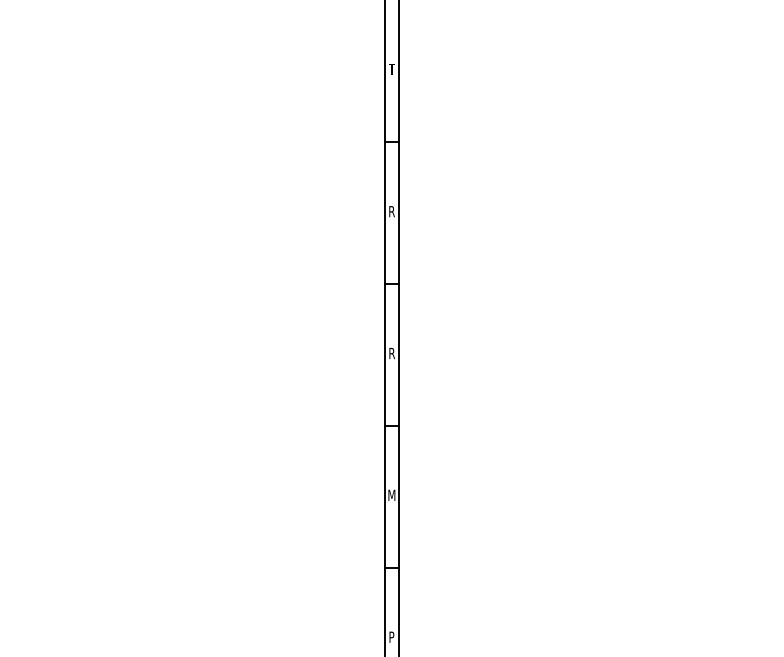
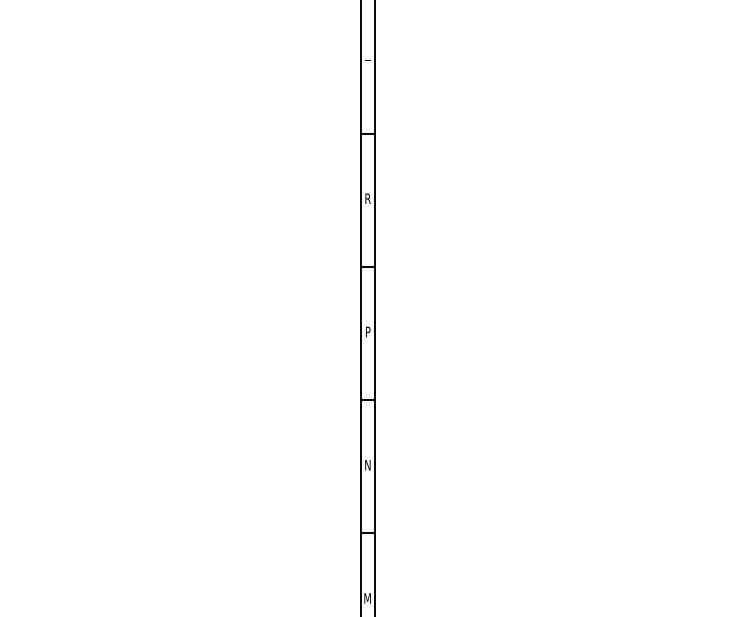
text: (391, 352) -> (367, 331), R -> P
text: (391, 495) -> (367, 465), M -> N
text: (391, 637) -> (367, 598), P -> M

